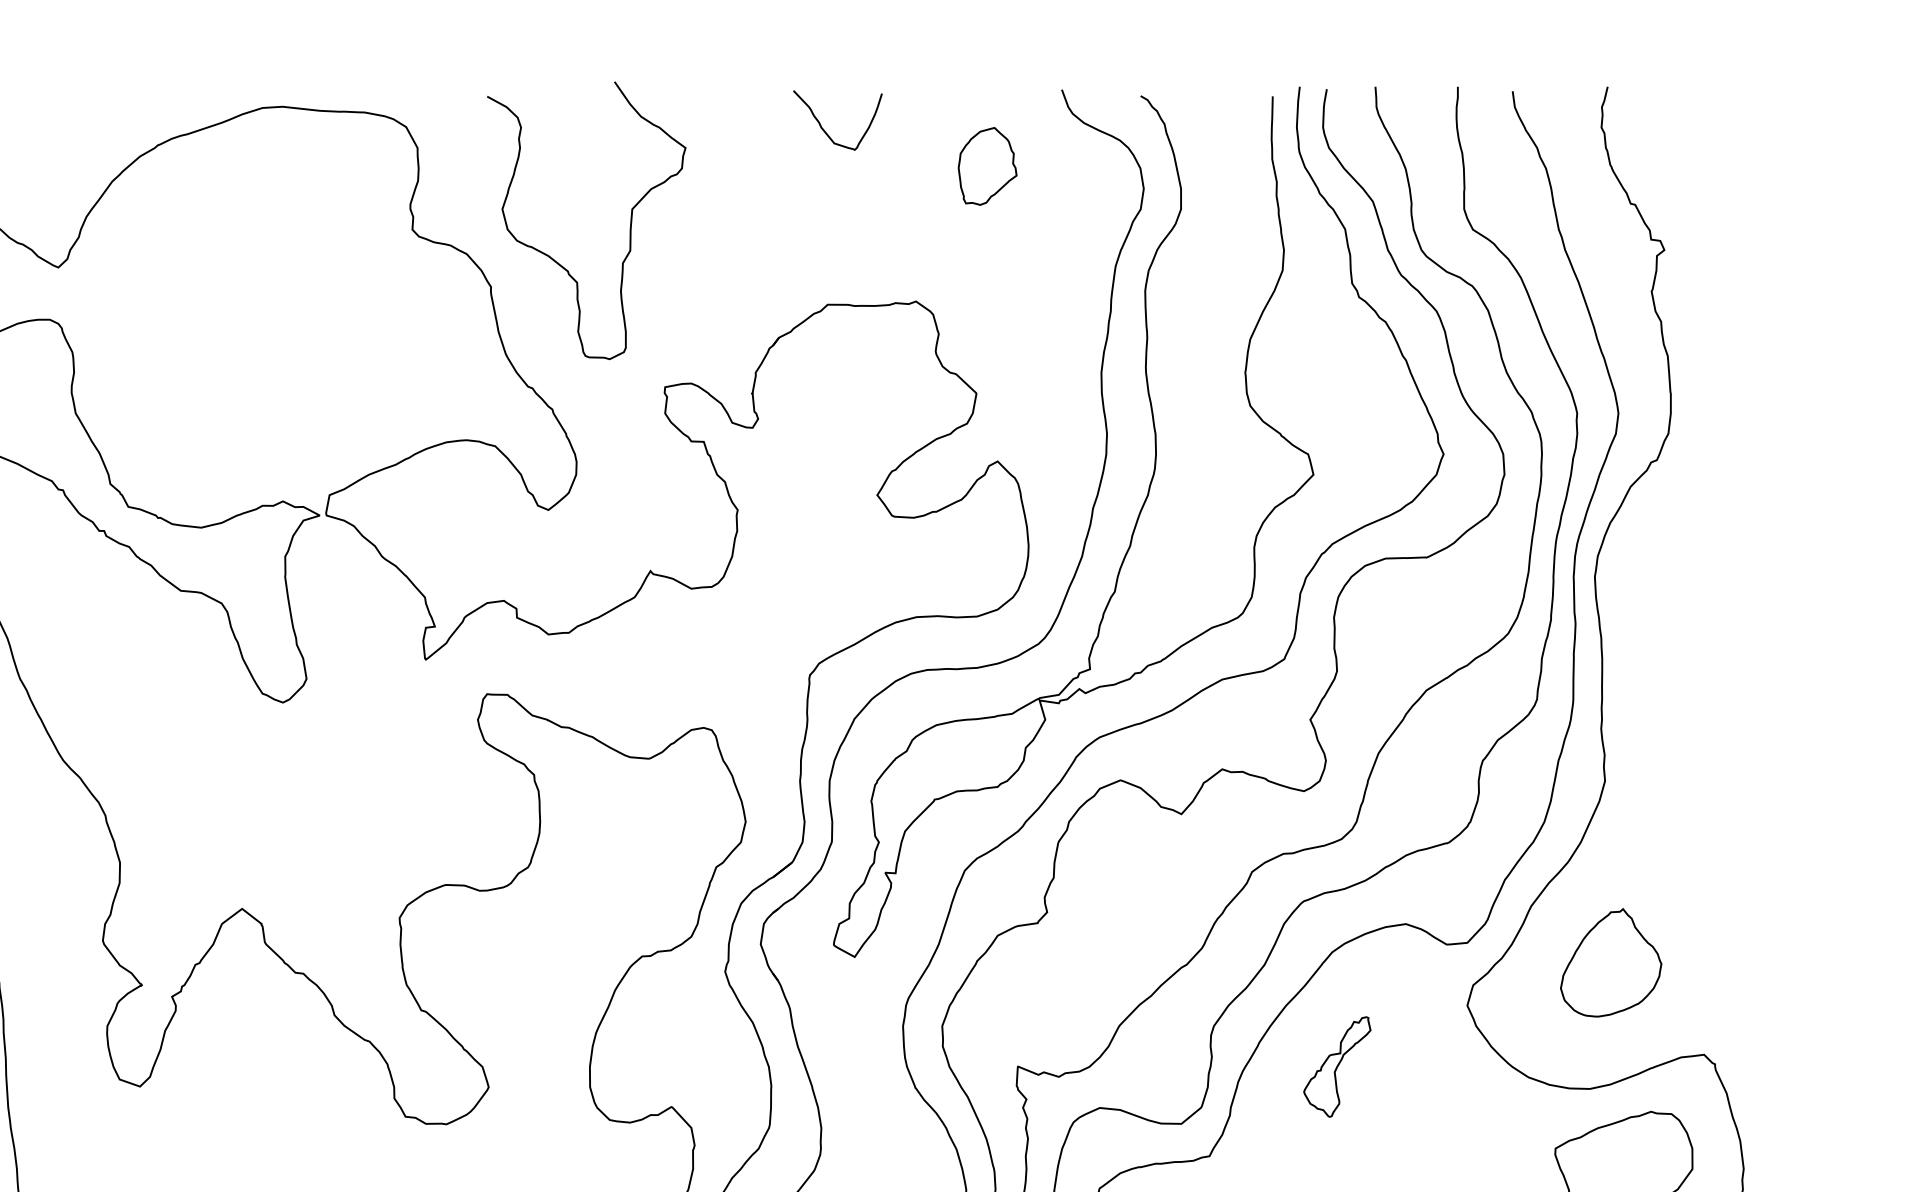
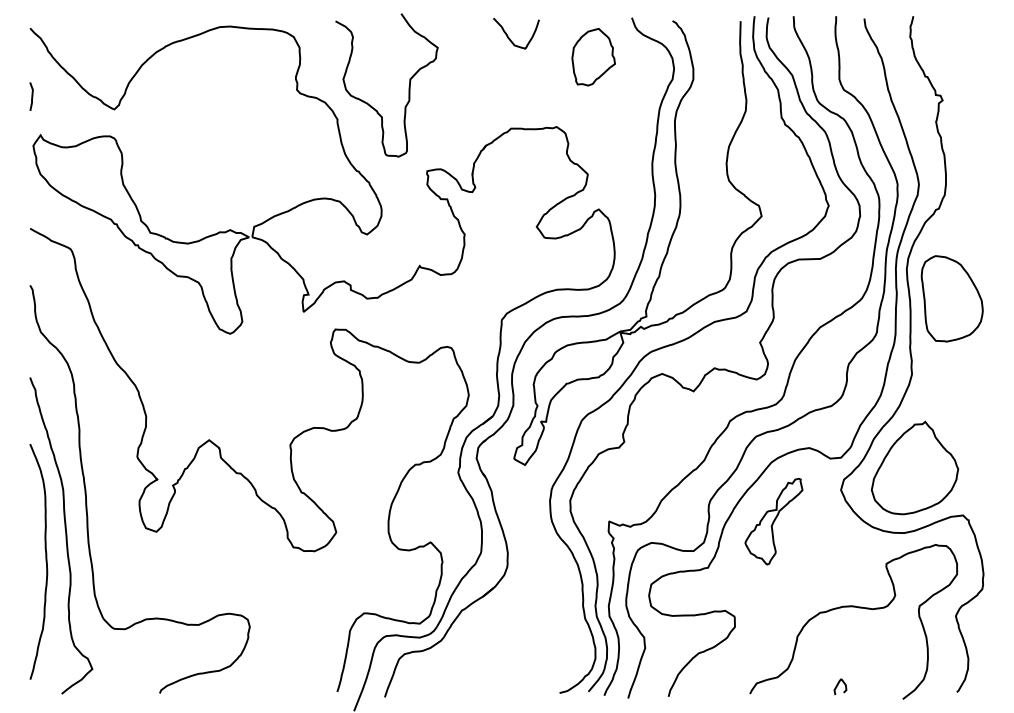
part: (987, 166) -> (593, 57), size x1.43
part: (1681, 634) -> (951, 298), added
part: (1611, 961) -> (915, 467), size x1.67
part: (1336, 1066) -> (773, 521), size x1.67

